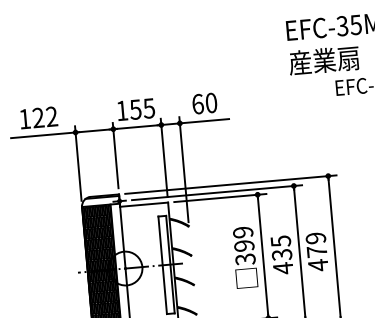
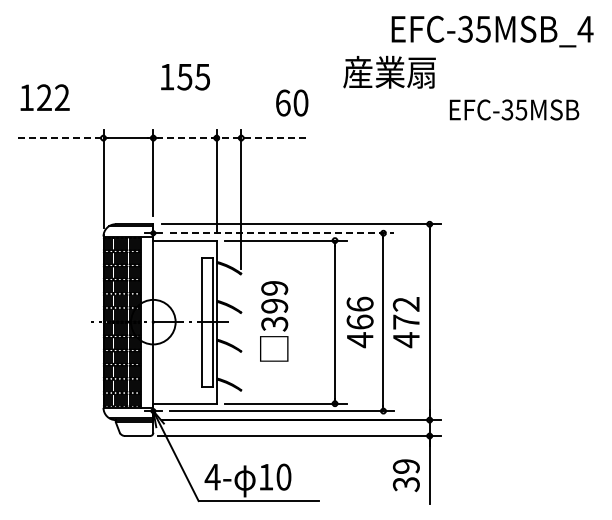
text: (324, 59) -> (389, 71), moved
text: (205, 103) -> (292, 102), moved
text: (136, 109) -> (185, 77), moved
text: (38, 117) -> (44, 97), moved
line: (173, 124) -> (232, 138), solid -> dashed
line: (43, 135) -> (60, 138), solid -> dashed
line: (217, 192) -> (282, 233), solid -> dashed
text: (316, 238) -> (406, 304), 479 -> 472
text: (280, 247) -> (359, 312), 435 -> 466
text: (245, 257) -> (274, 321), moved

